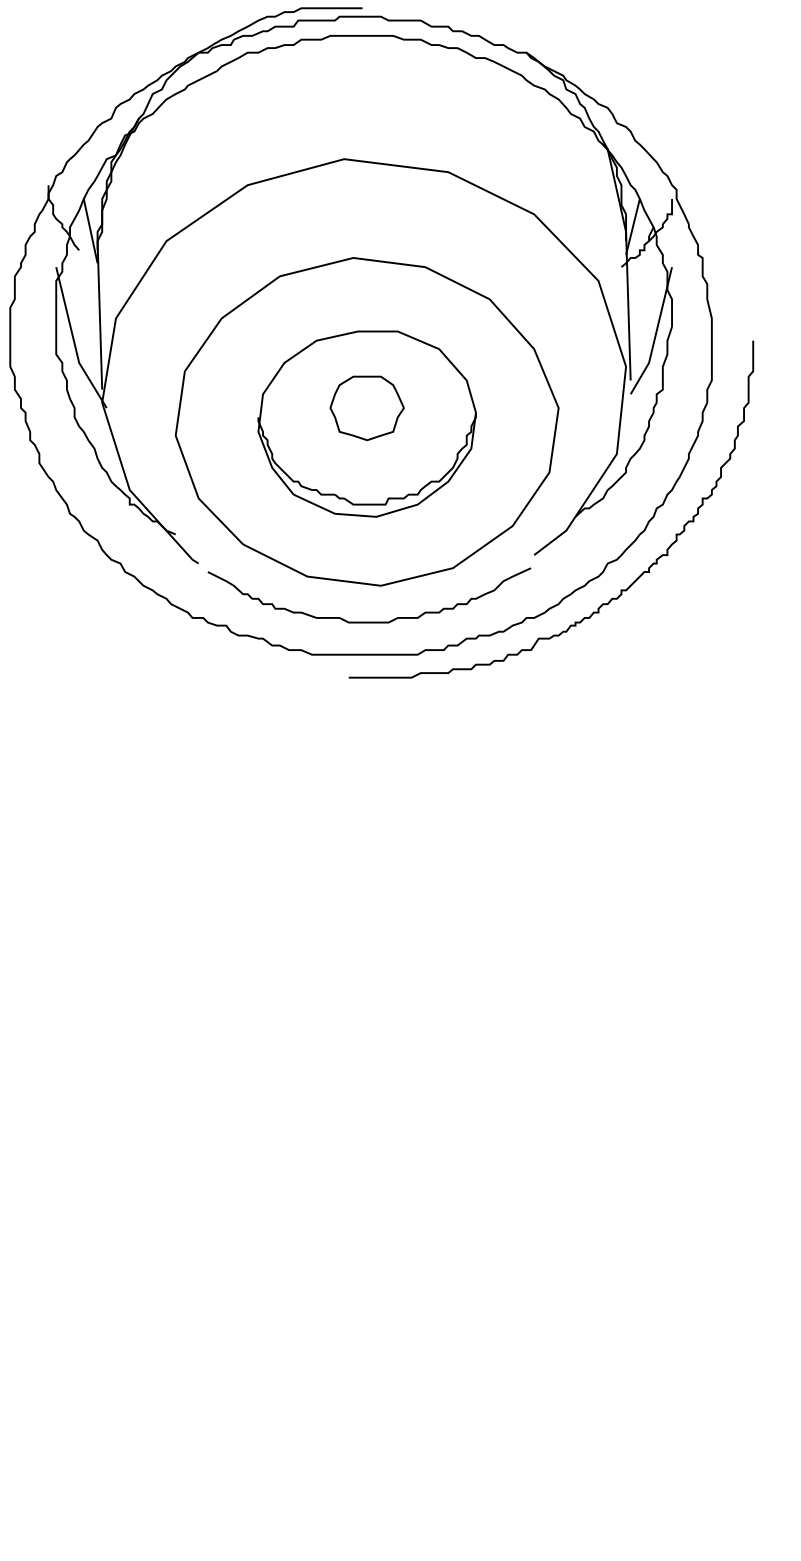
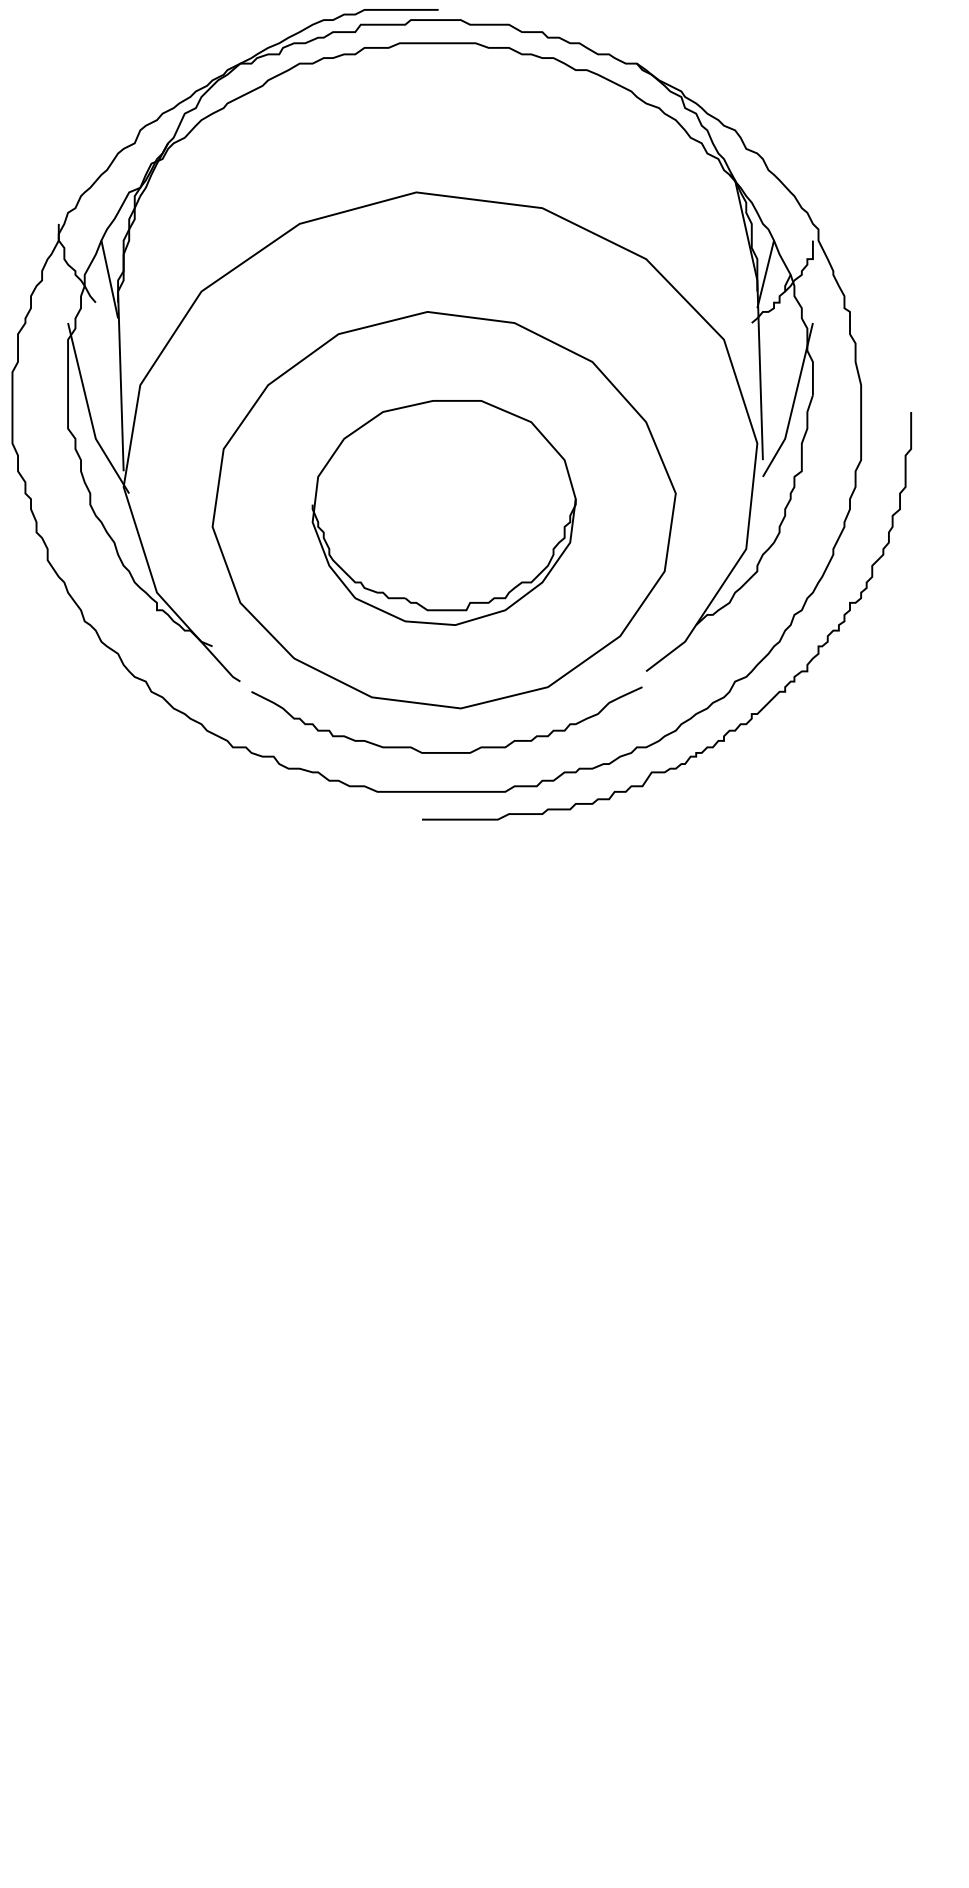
part: (366, 408) -> (443, 493), removed

